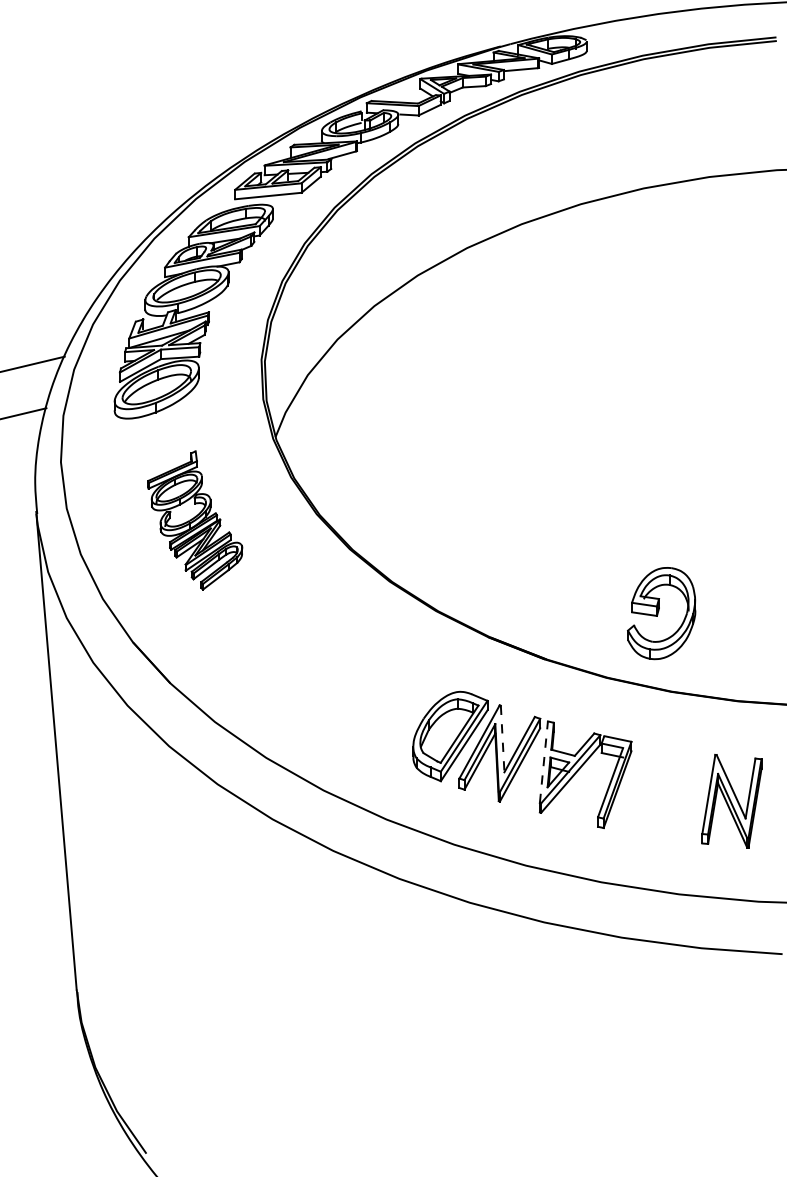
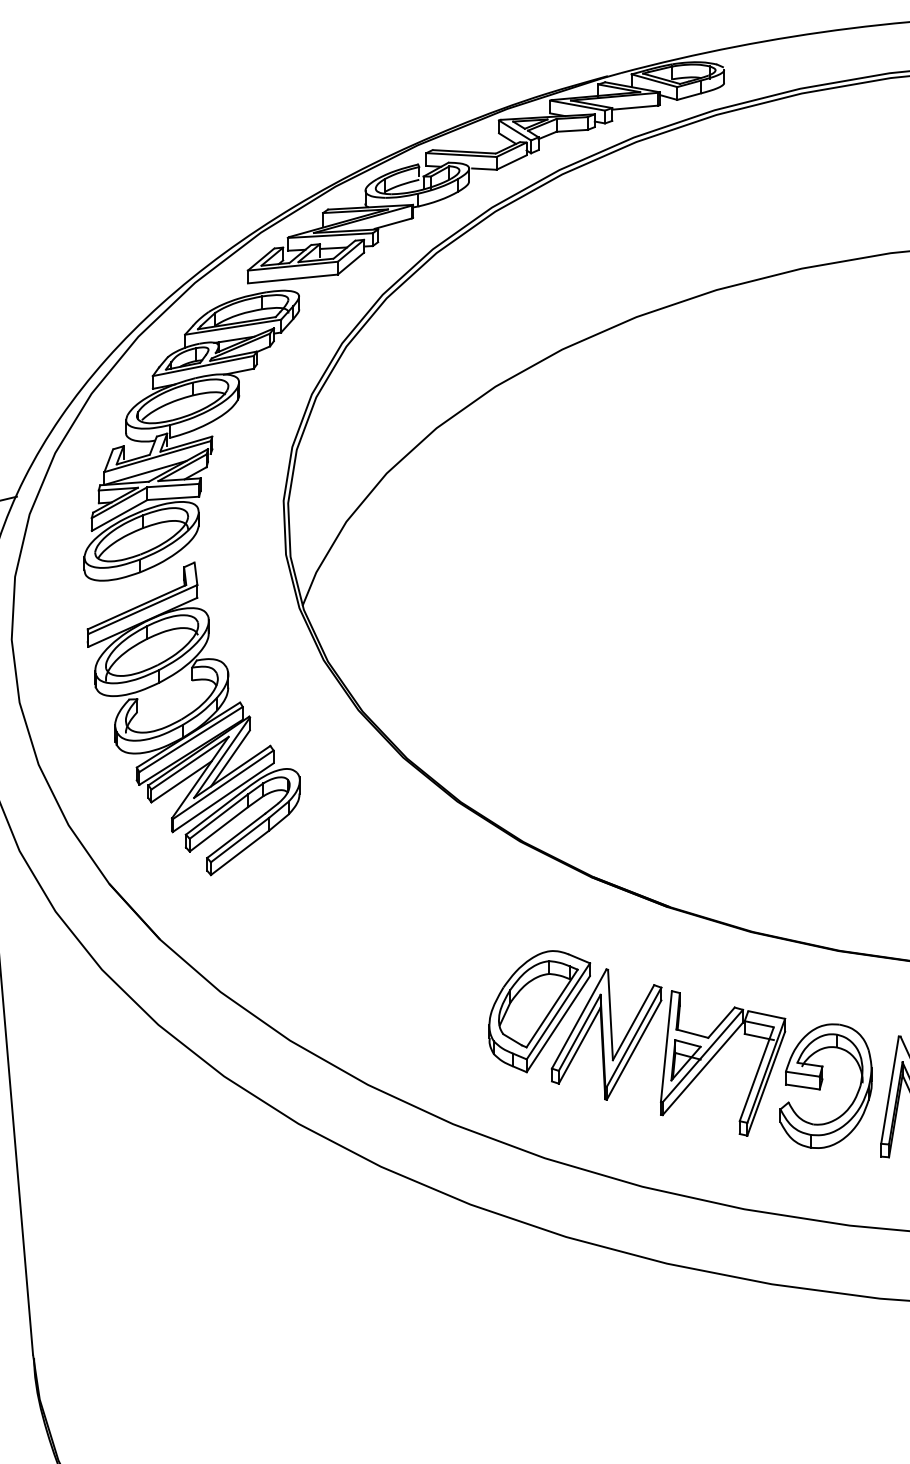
part: (195, 520) -> (194, 718), size x1.67
part: (661, 613) -> (825, 1086), moved
line: (502, 739) -> (610, 1015), dashed -> solid
line: (543, 761) -> (665, 1045), dashed -> solid

